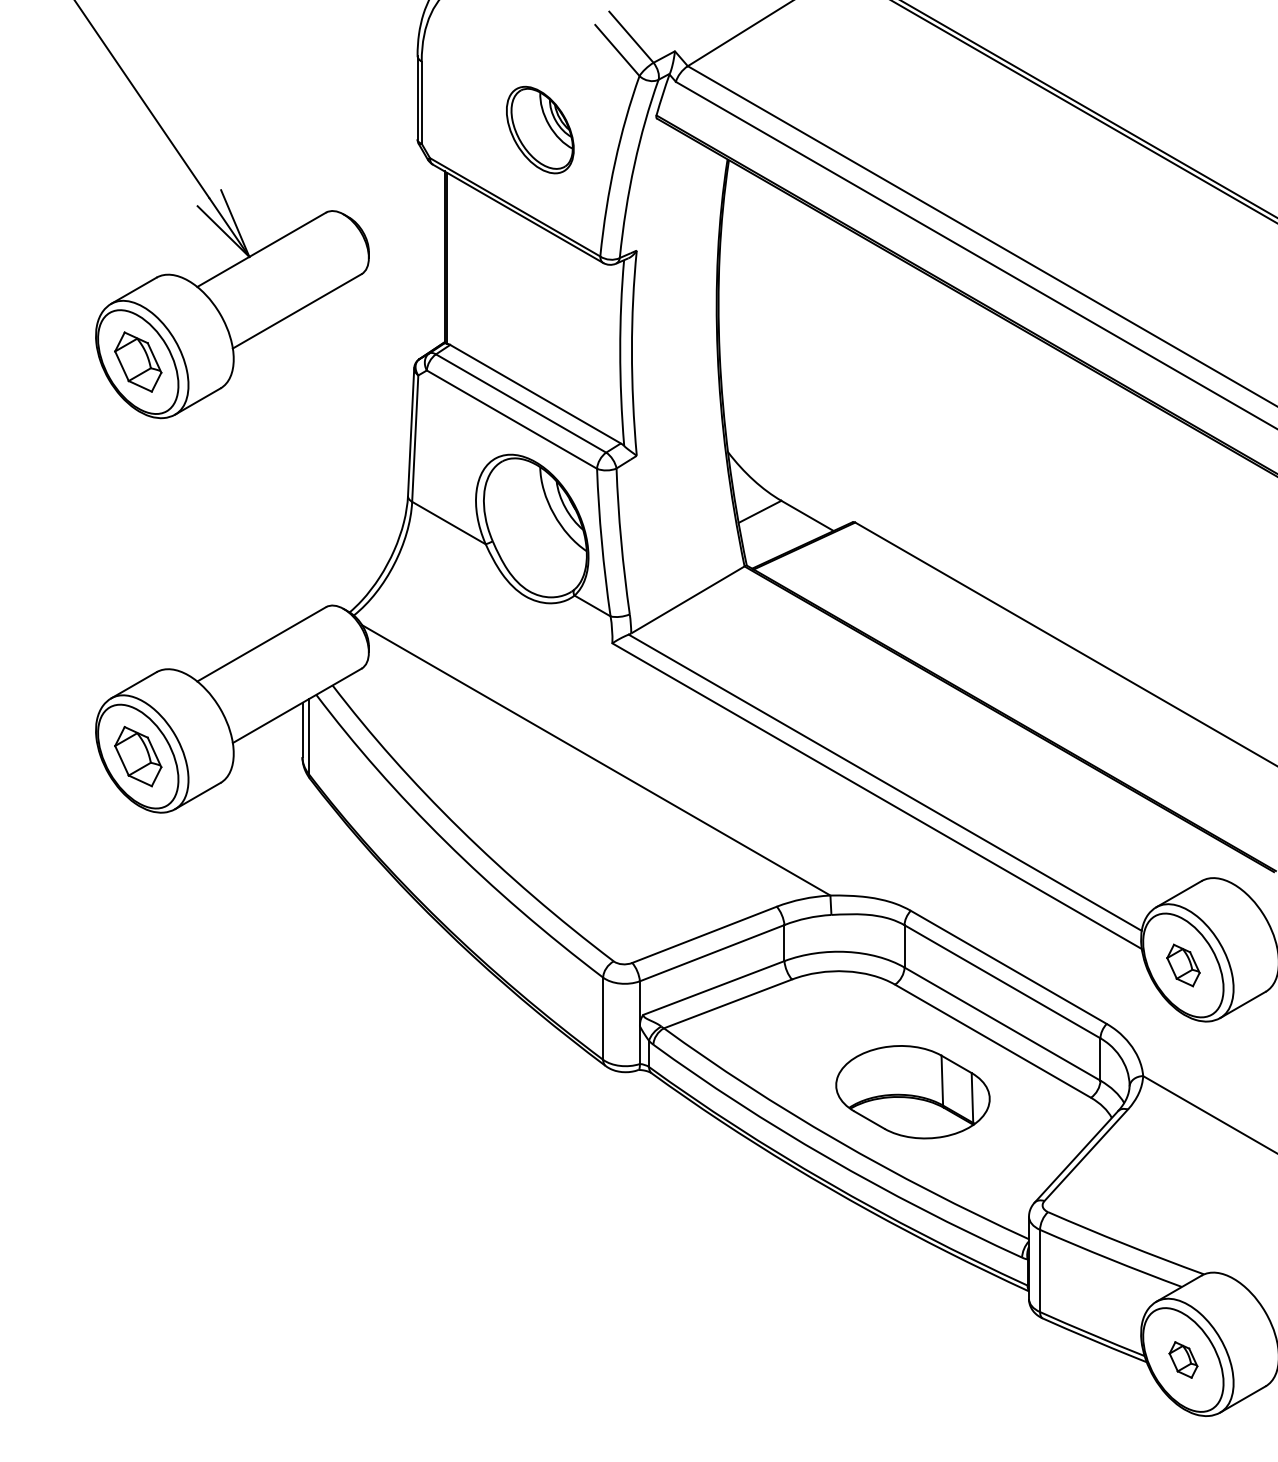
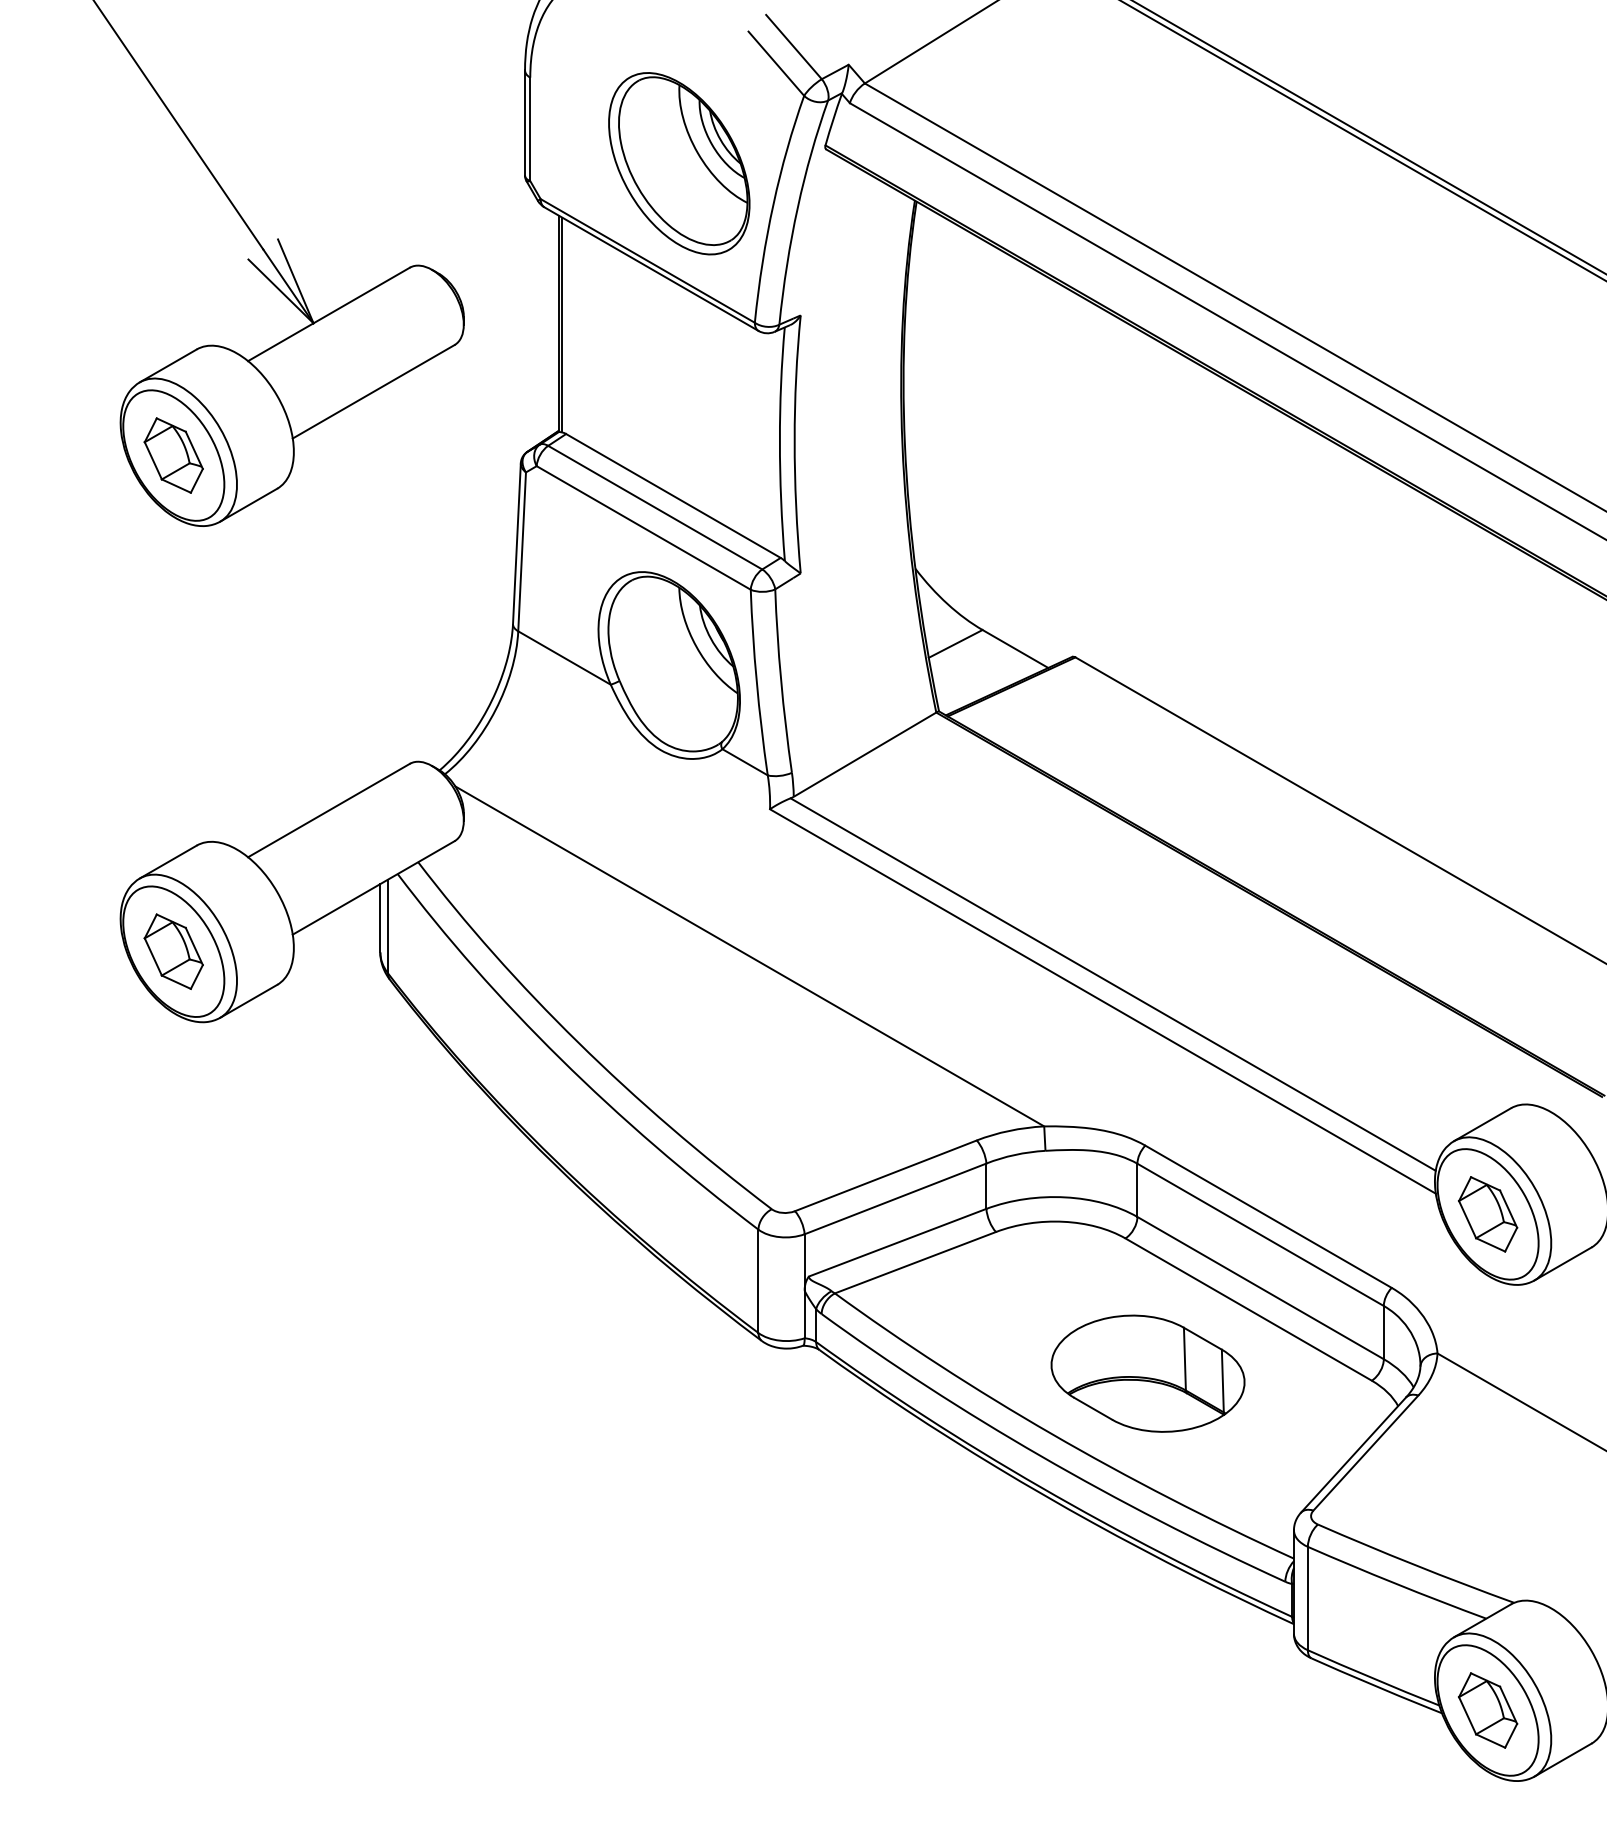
part: (540, 129) -> (679, 163), size x1.67
part: (1183, 965) -> (1488, 1214), size x1.43
part: (1183, 1360) -> (1488, 1710), size x1.67

